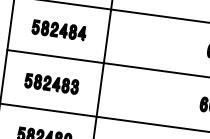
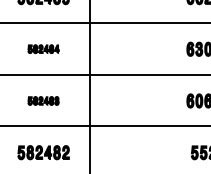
part: (59, 29) -> (43, 48), size x0.6
part: (51, 83) -> (43, 100), size x0.6

